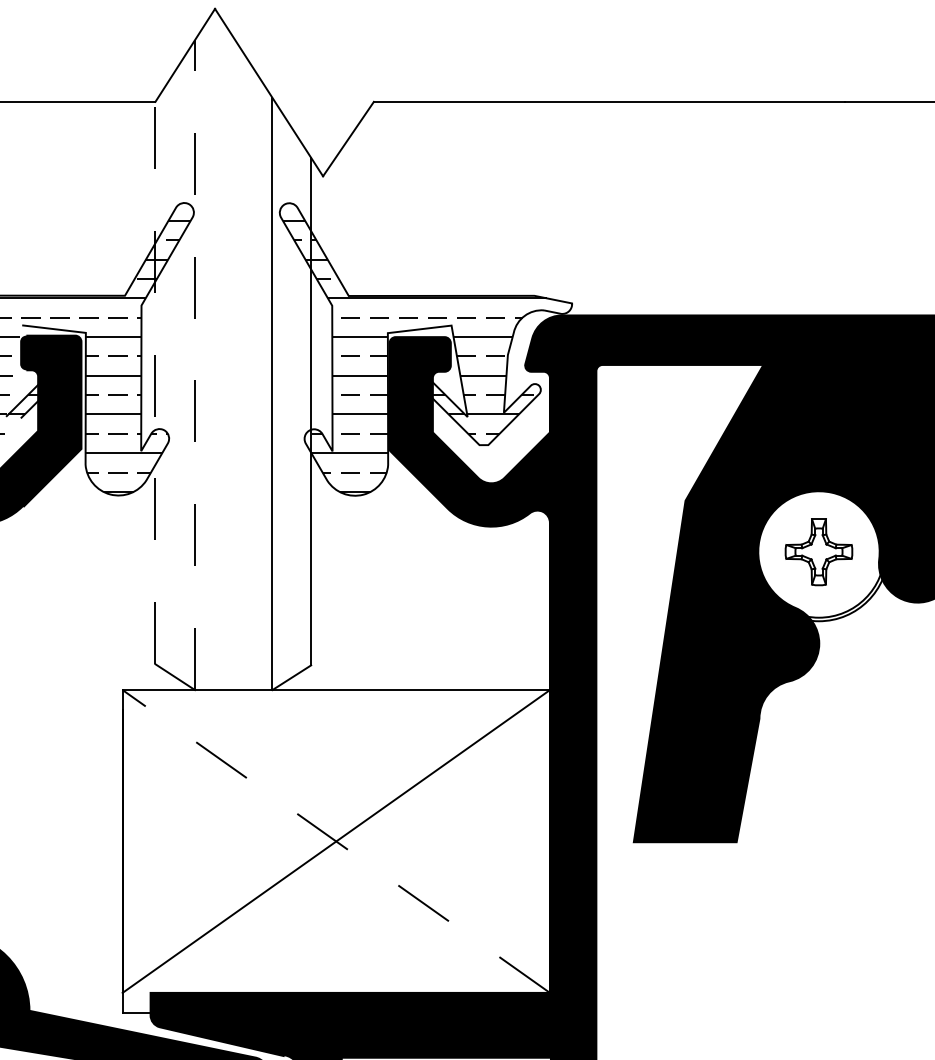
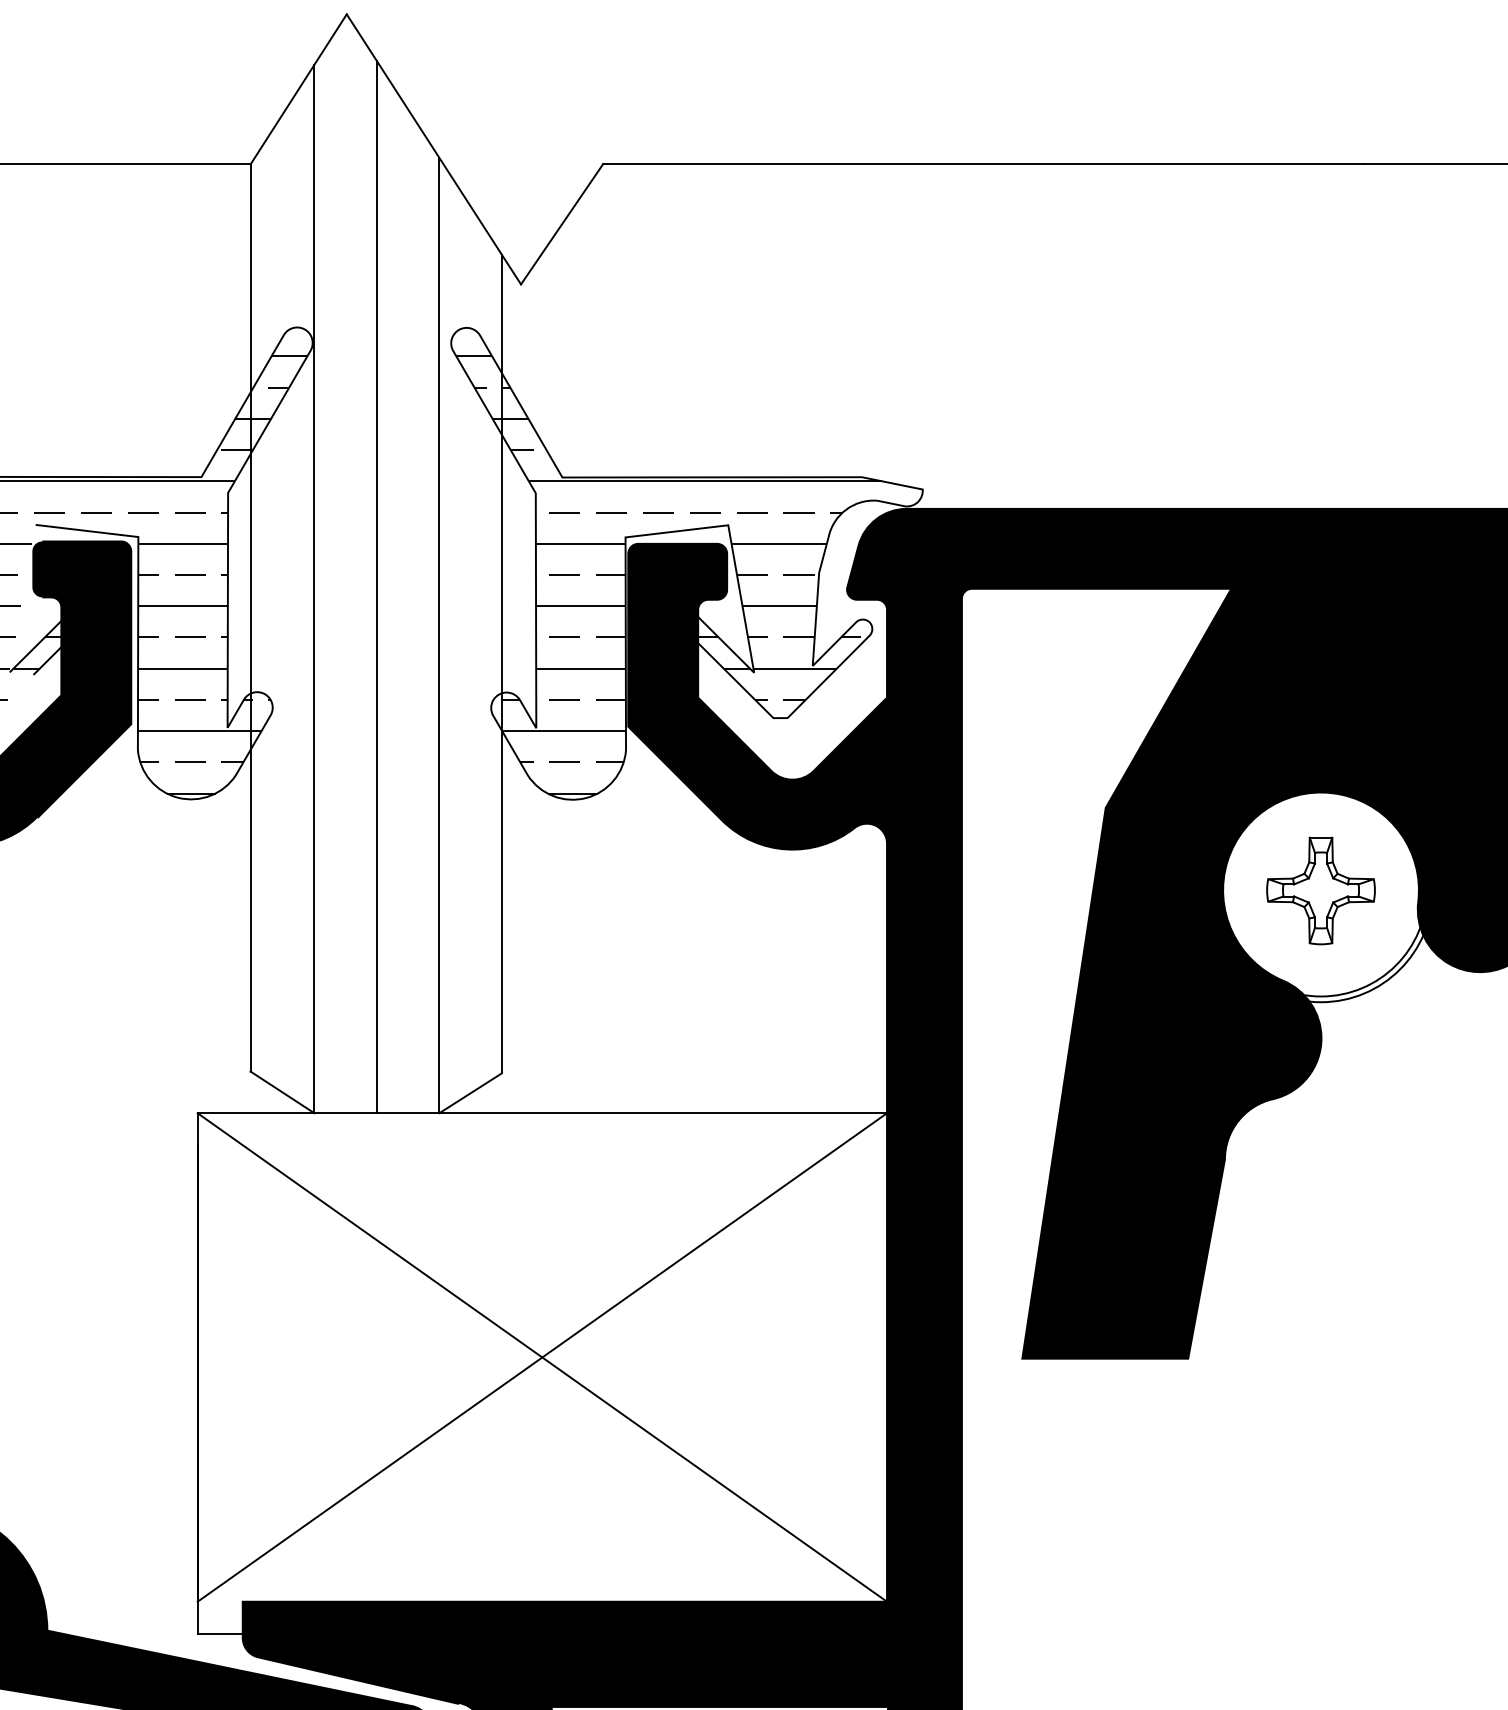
line: (233, 363) -> (376, 586), added
line: (195, 365) -> (315, 589), dashed -> solid
line: (155, 382) -> (250, 617), dashed -> solid
line: (336, 841) -> (542, 1357), dashed -> solid

